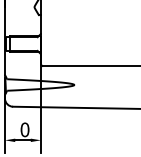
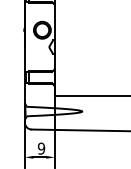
text: (23, 129) -> (40, 148), 0 -> 9

